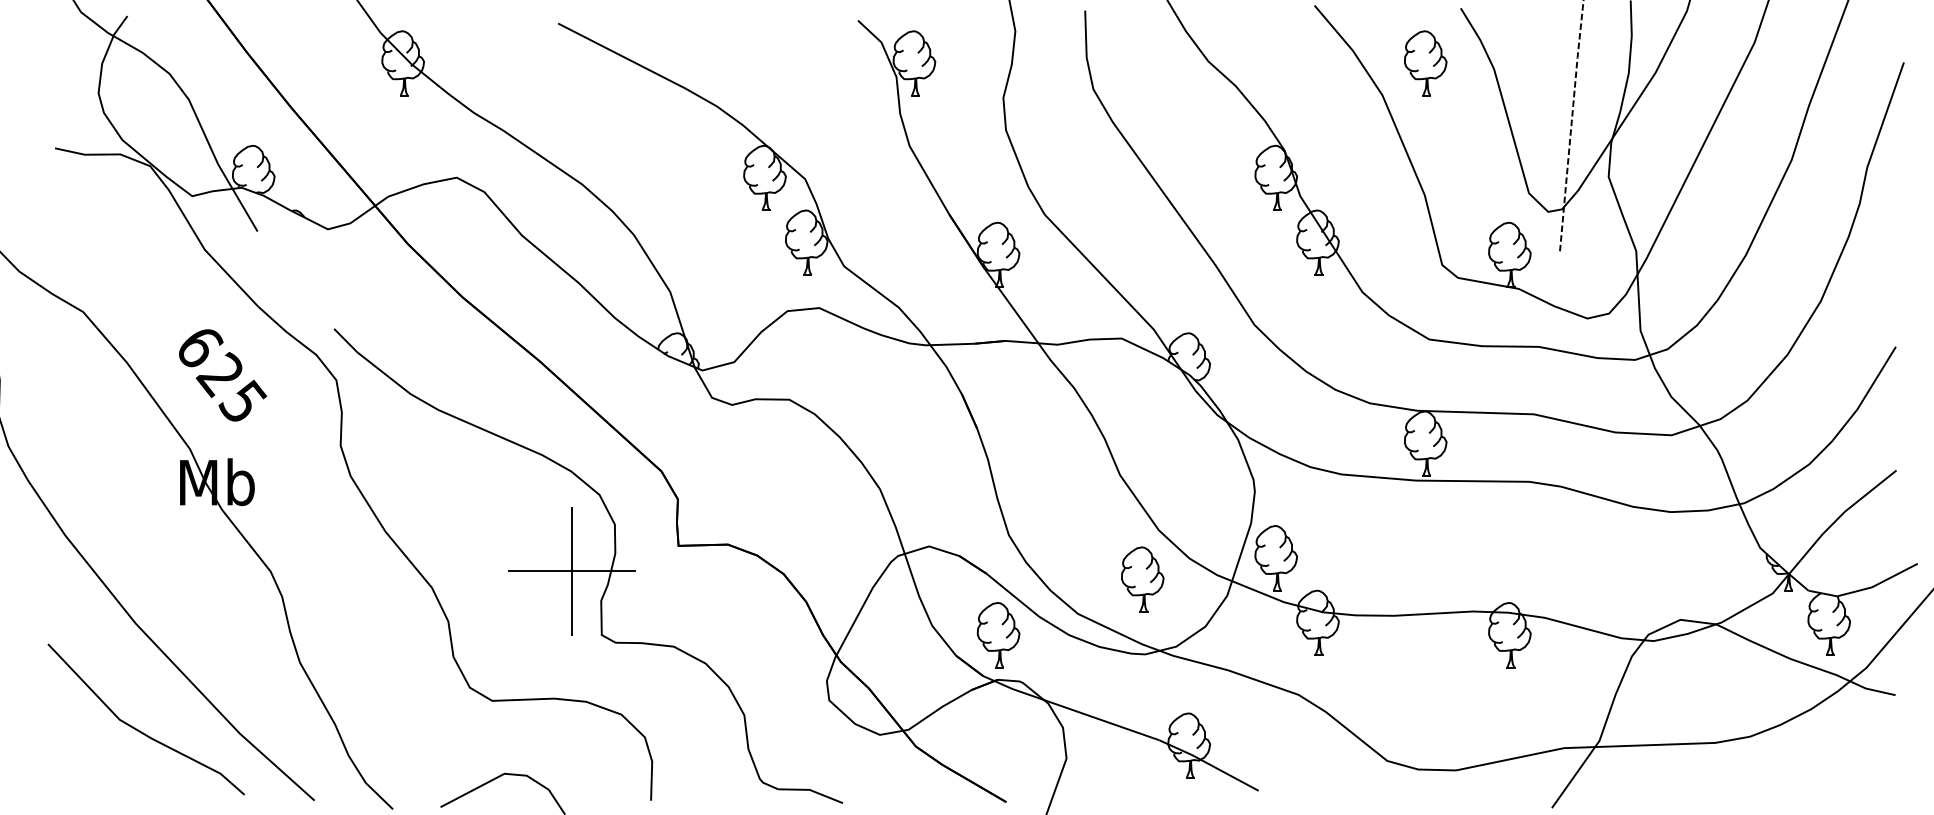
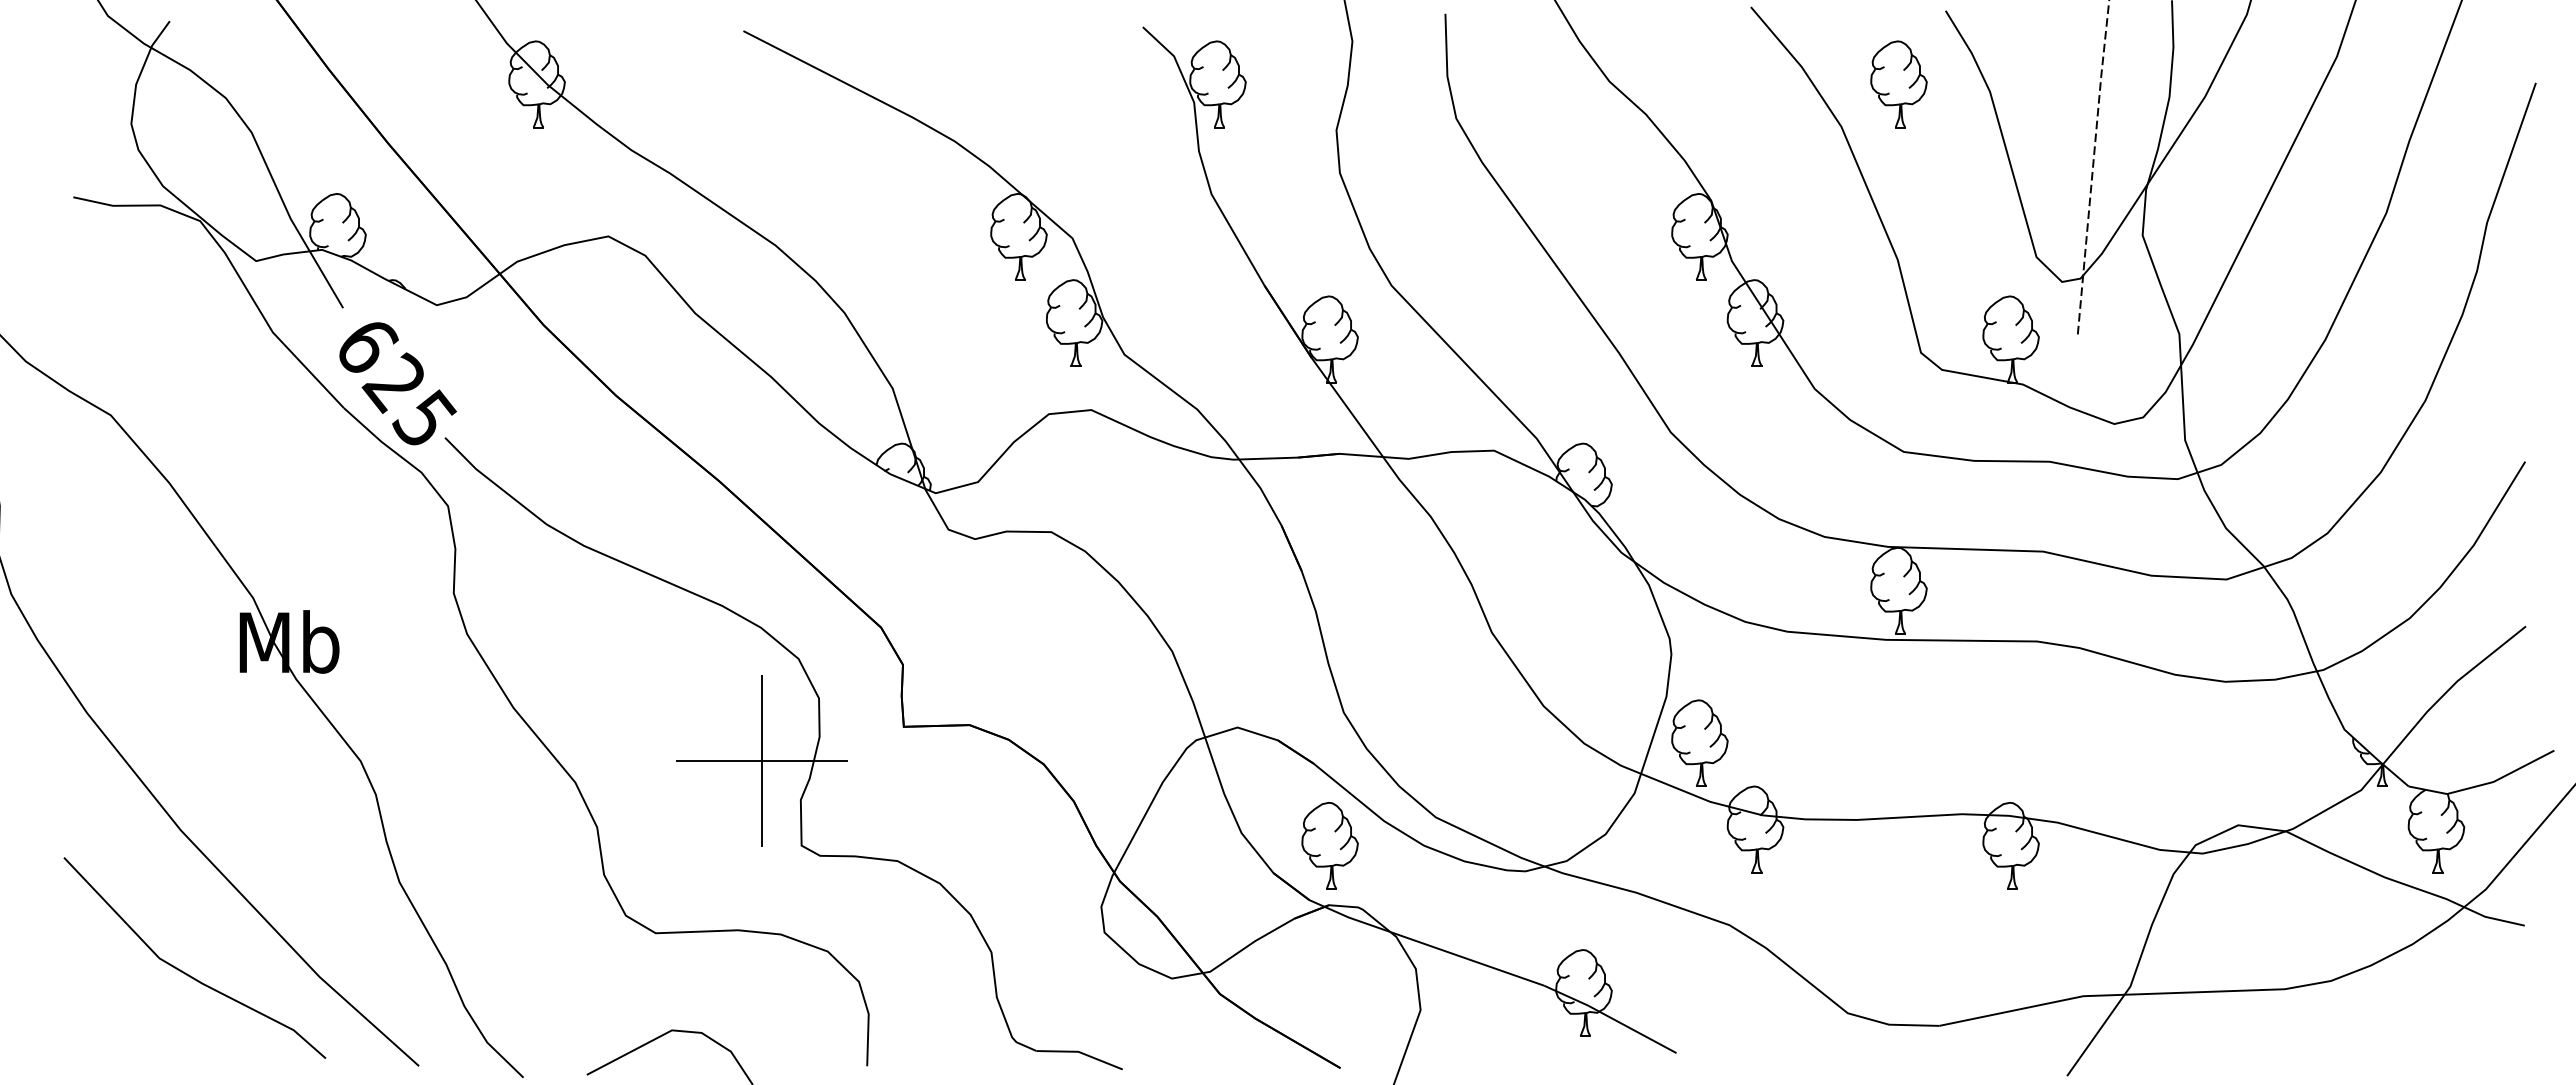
text: (222, 375) -> (397, 383), moved
part: (1142, 579) -> (1521, 771), removed

